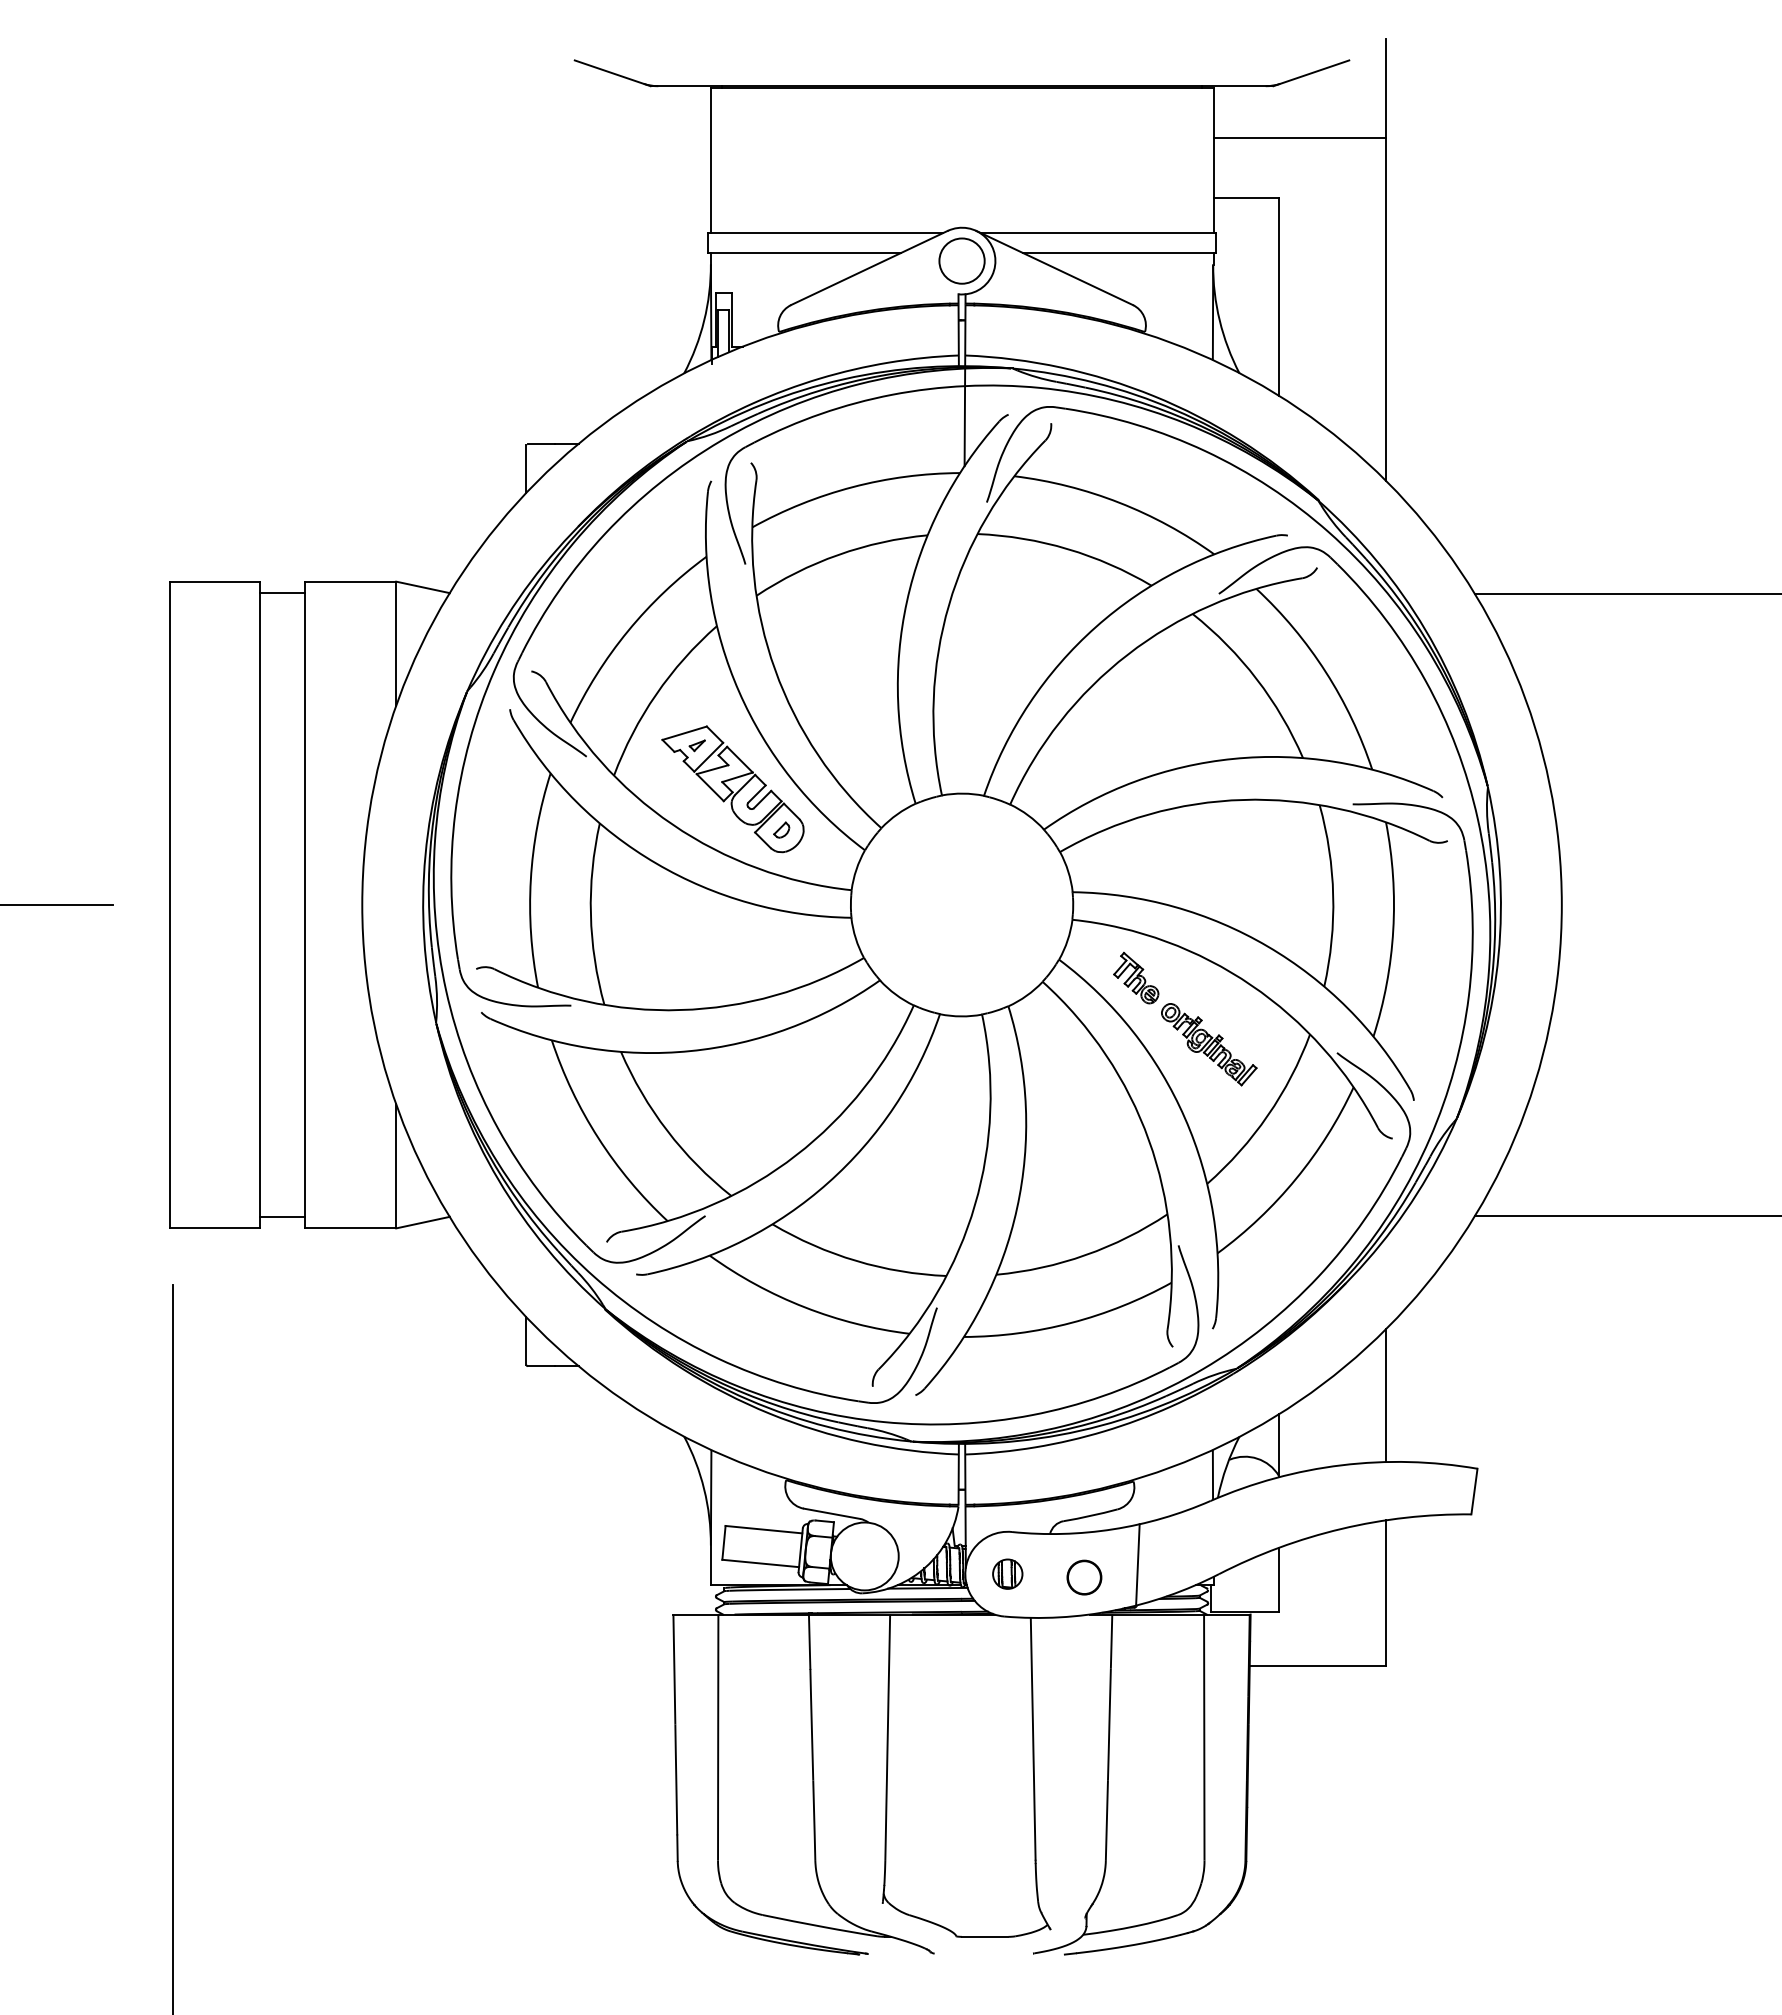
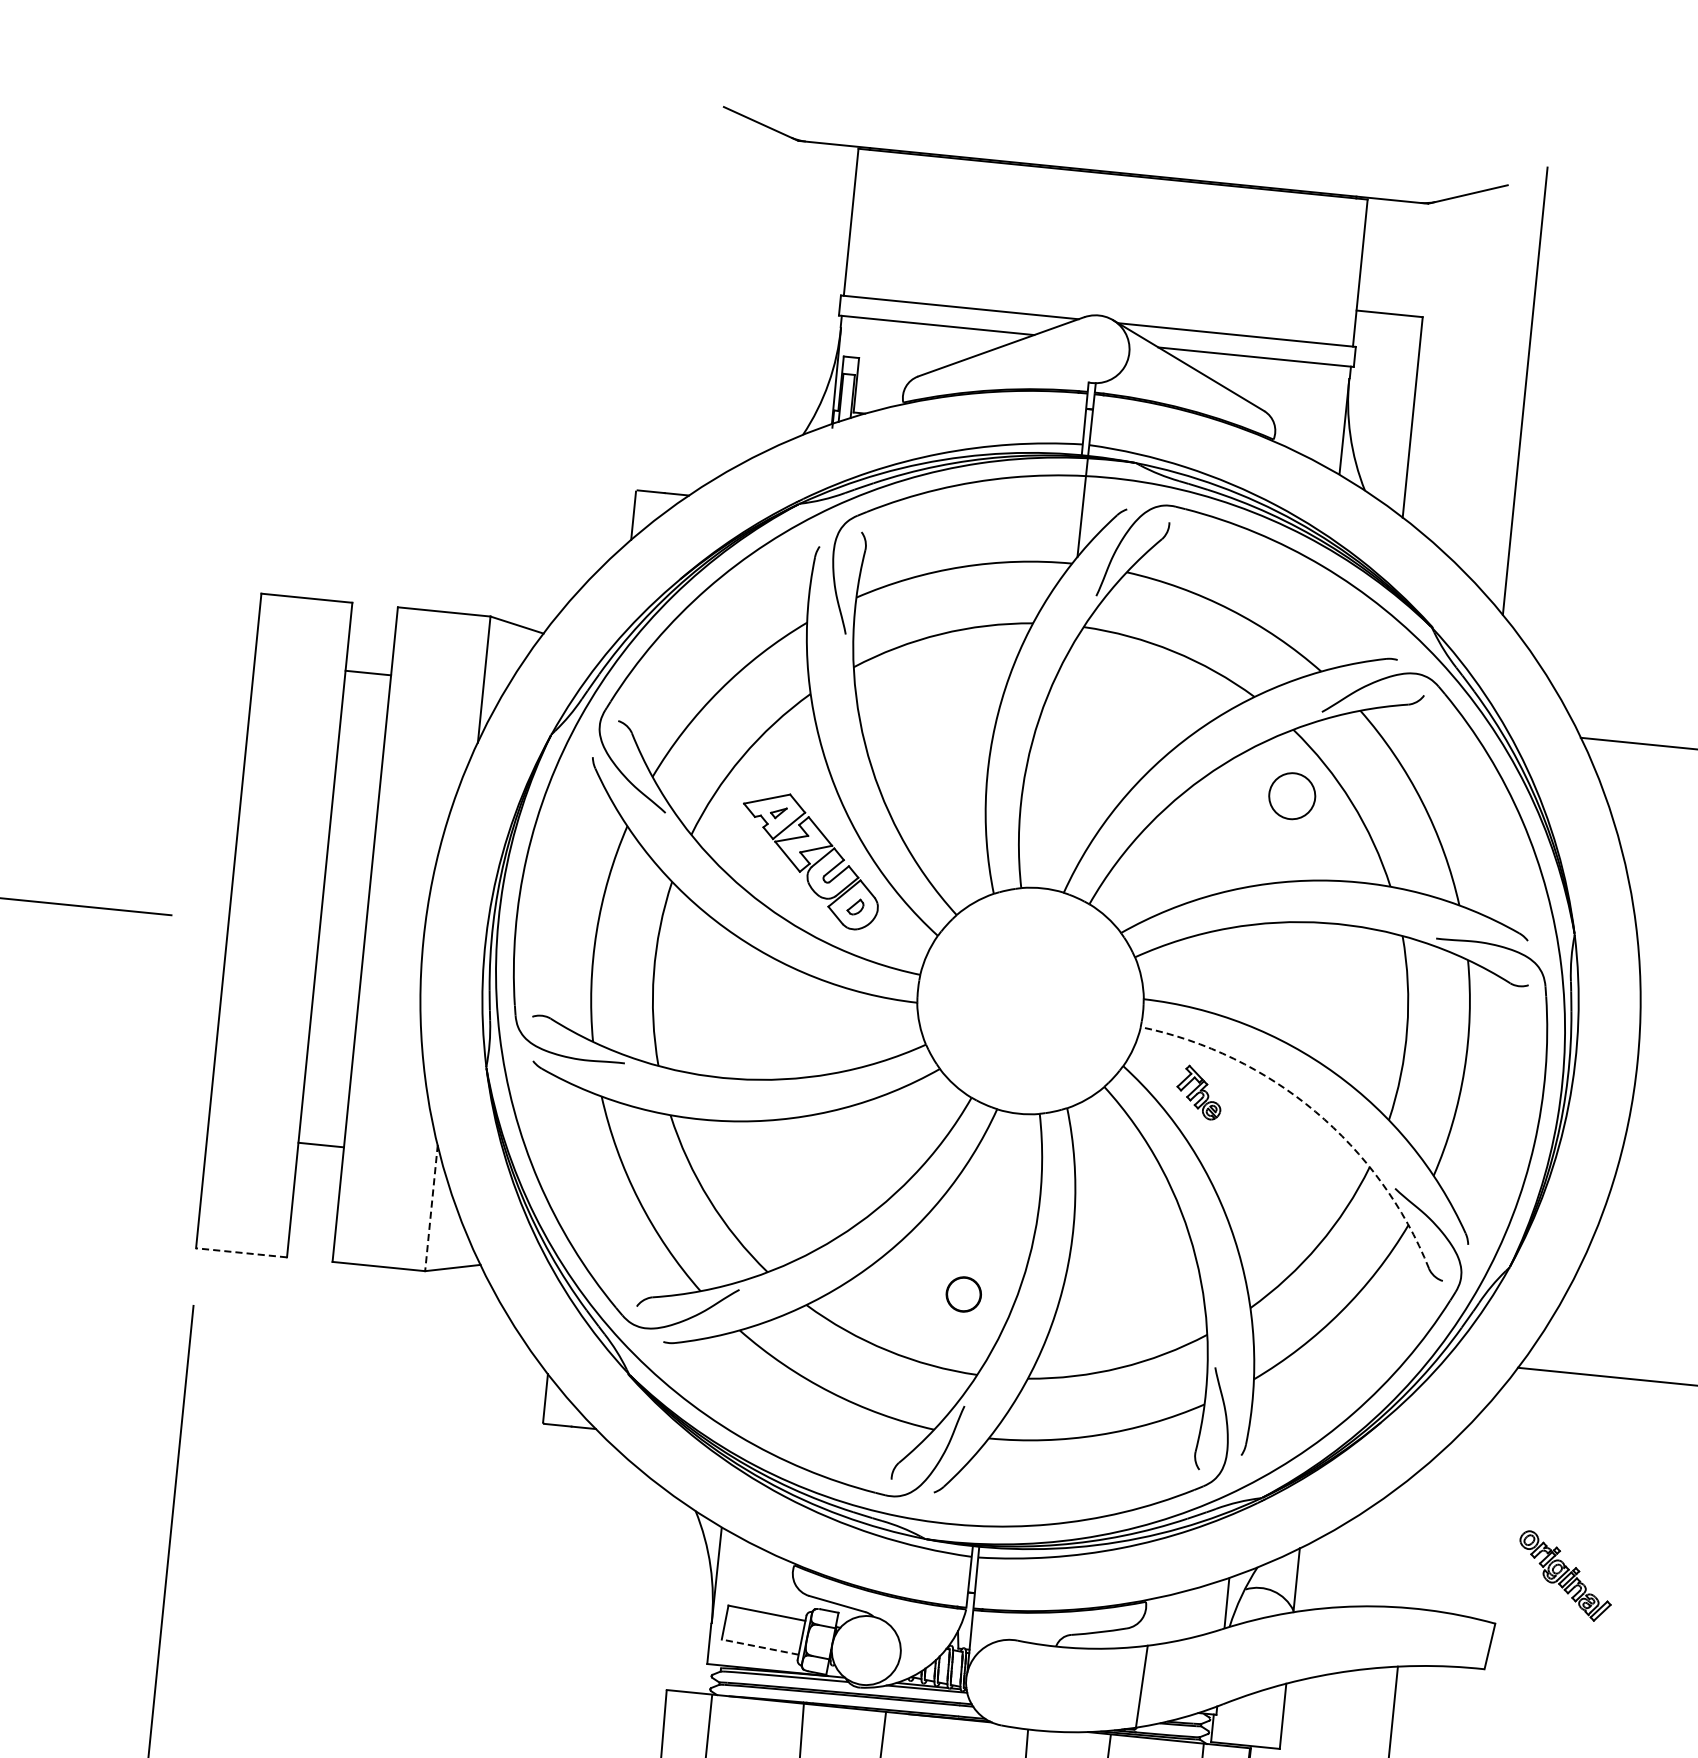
line: (1299, 138) -> (1449, 259), removed
circle: (961, 260) -> (1291, 795), moved
line: (281, 592) -> (367, 672), moved
arc: (1251, 985) -> (1315, 1111), solid -> dashed
part: (1209, 1044) -> (1565, 1576), moved
line: (396, 1166) -> (431, 1208), solid -> dashed
line: (281, 1217) -> (320, 1145), moved
line: (214, 1228) -> (241, 1252), solid -> dashed
line: (1386, 1395) -> (1410, 1540), removed
line: (760, 1563) -> (760, 1647), solid -> dashed
part: (1007, 1573) -> (1009, 1682), removed
part: (1084, 1577) -> (963, 1294), moved

